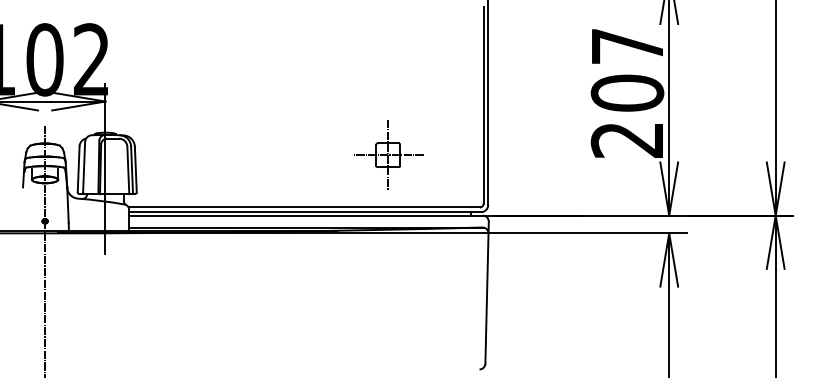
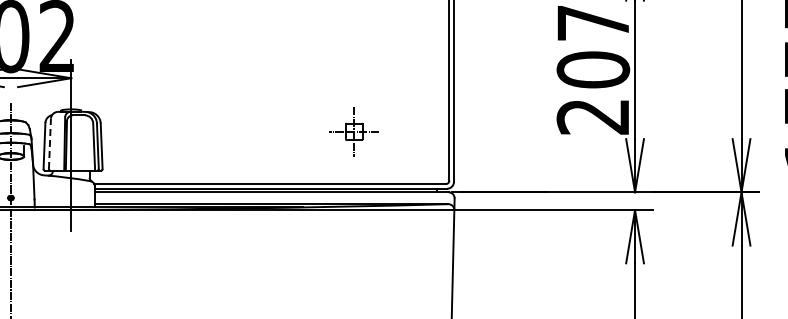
part: (388, 154) -> (354, 131), size x0.7
line: (84, 166) -> (50, 143), solid -> dashed

